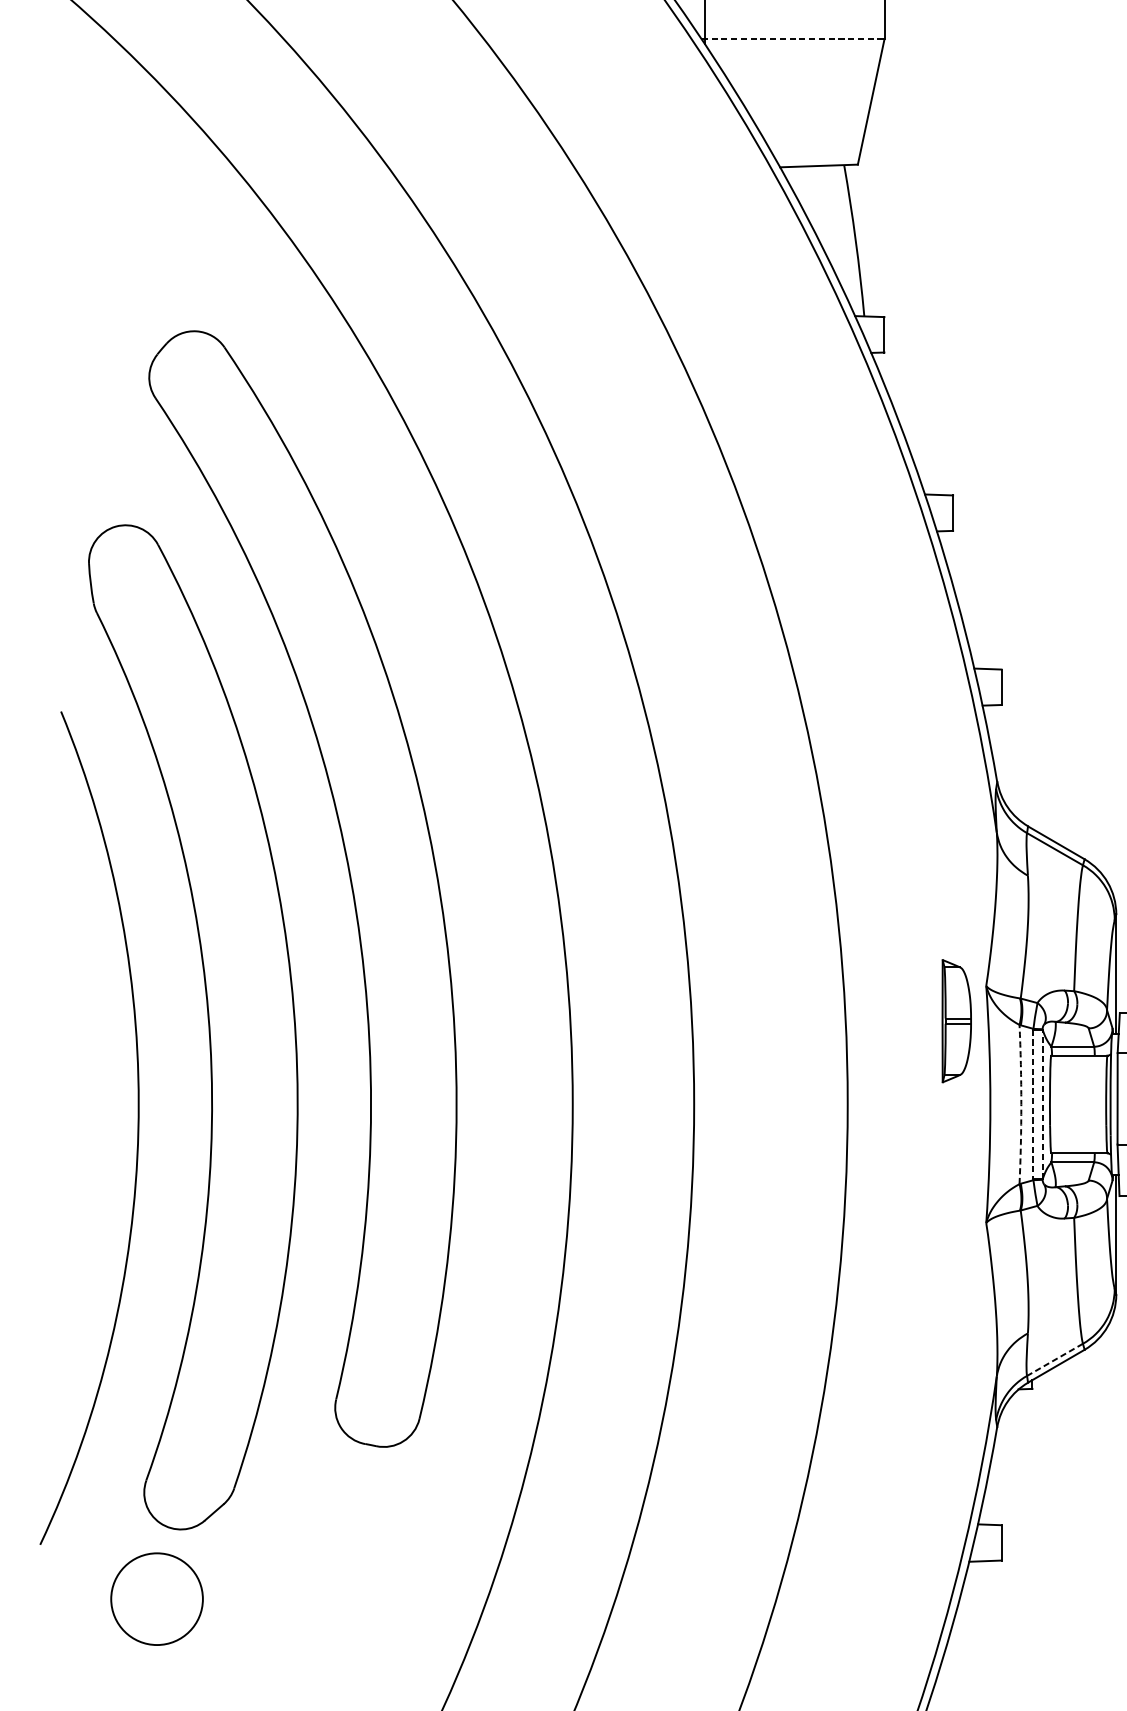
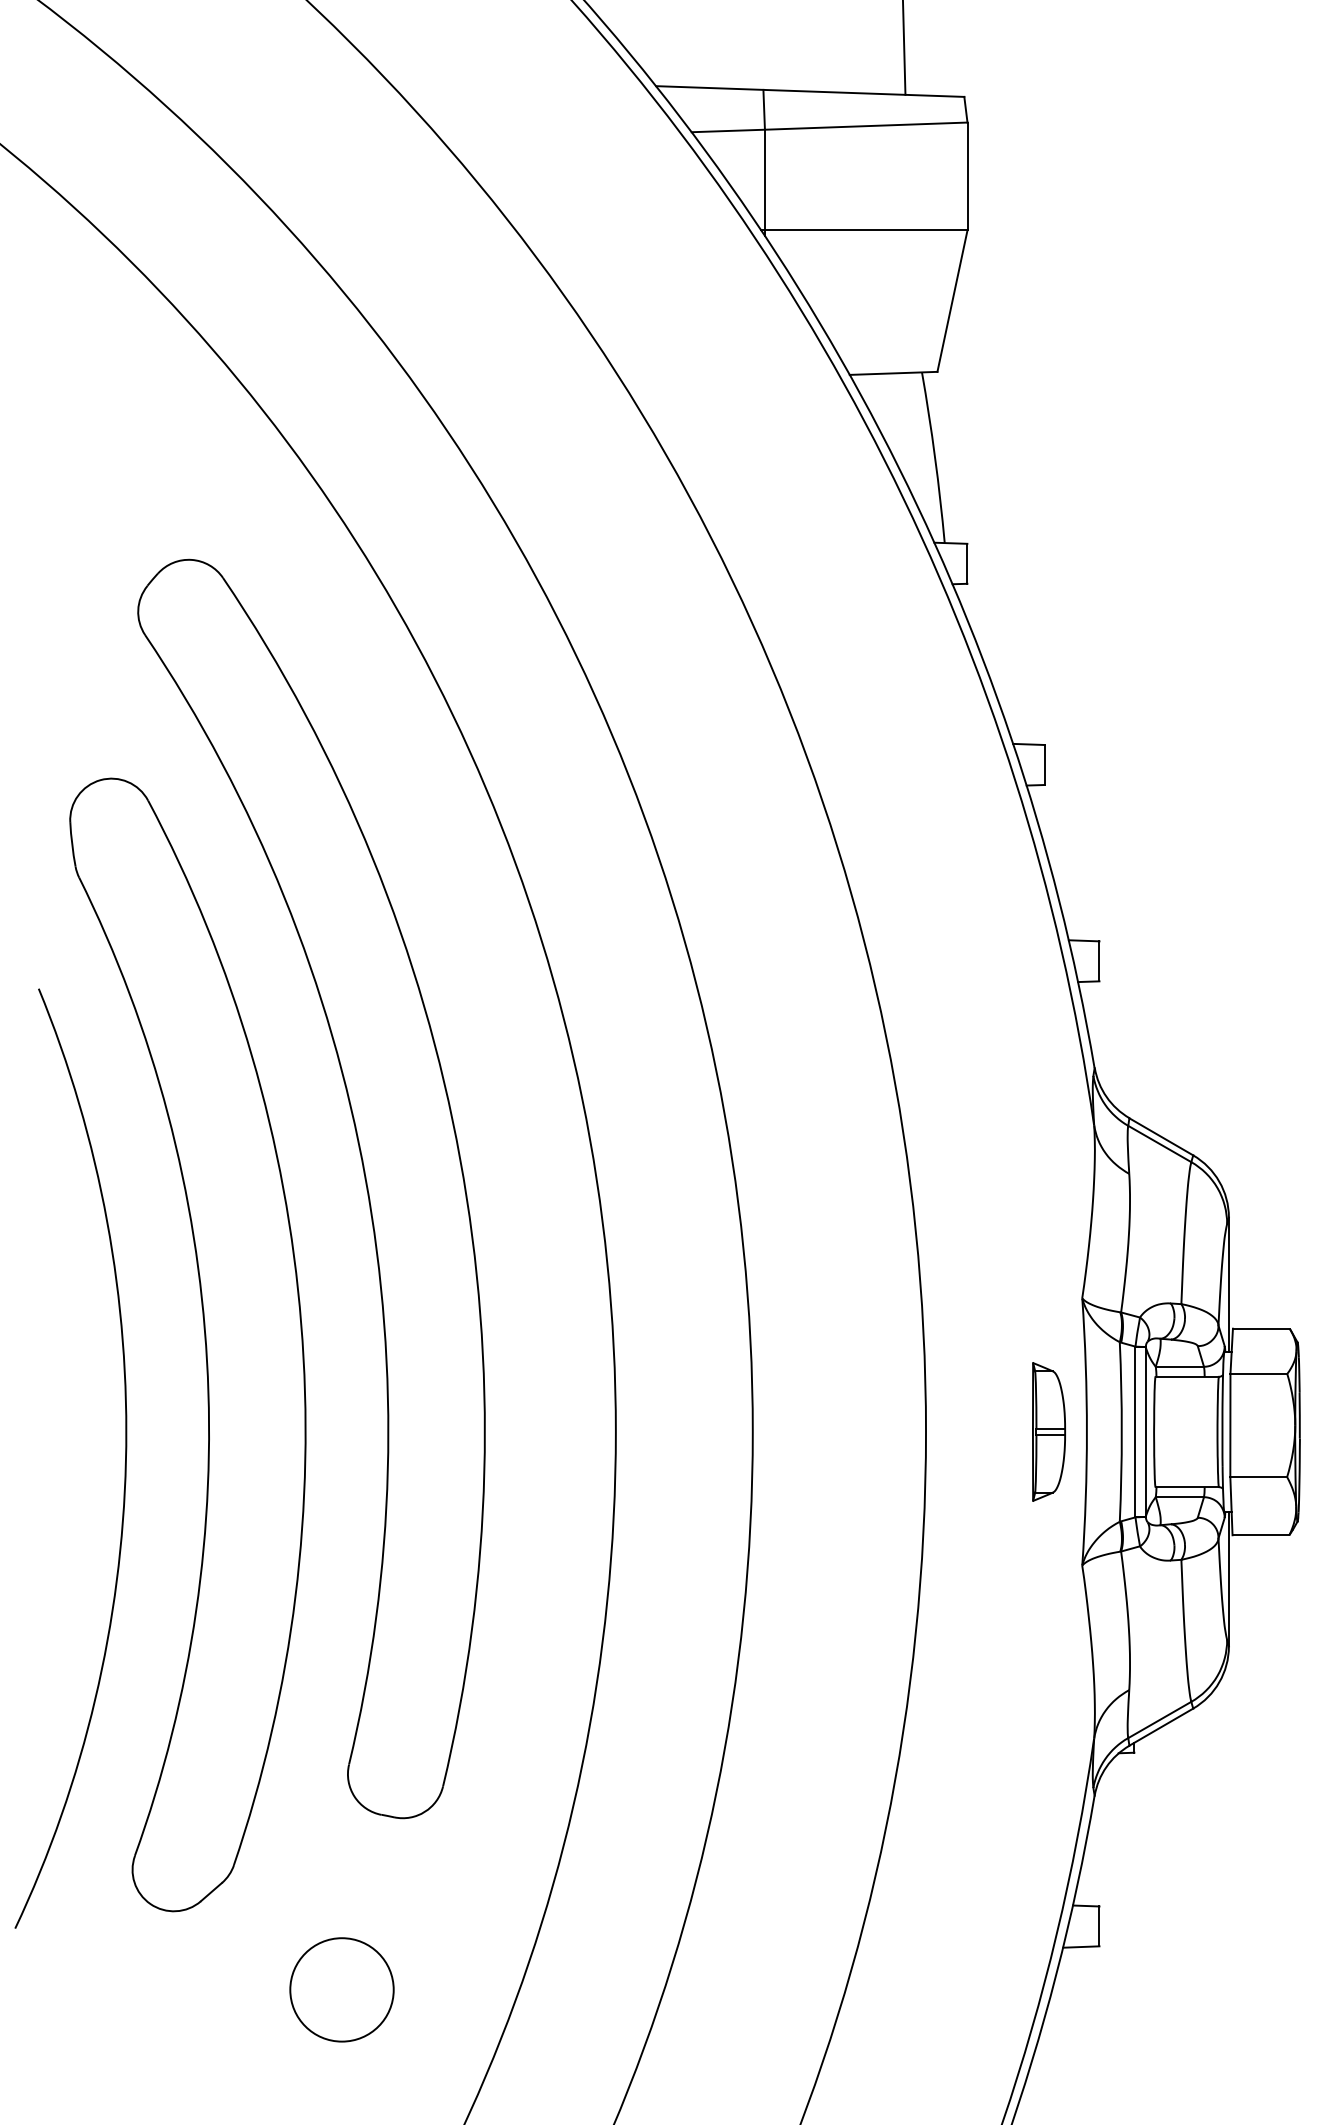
line: (793, 39) -> (864, 230), dashed -> solid
part: (956, 1020) -> (1048, 1431), moved
arc: (1021, 1104) -> (1121, 1432), dashed -> solid
line: (1033, 1104) -> (1135, 1432), dashed -> solid
line: (1042, 1104) -> (1145, 1432), dashed -> solid
line: (1054, 1360) -> (1159, 1720), dashed -> solid
circle: (156, 1598) -> (341, 1989), moved

